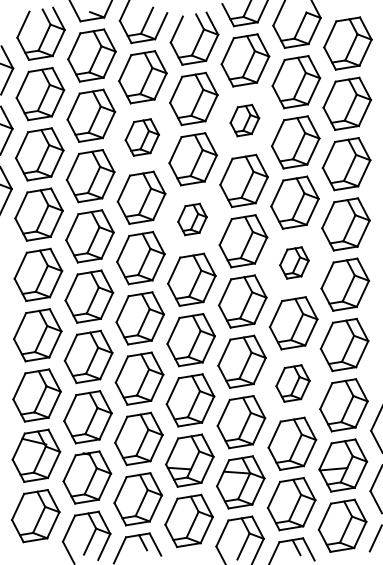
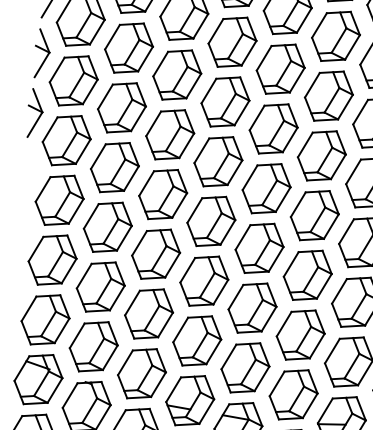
part: (244, 120) -> (280, 68), size x1.67
part: (142, 137) -> (177, 75), size x1.43
part: (192, 219) -> (218, 161), size x1.67
part: (294, 262) -> (315, 215), size x1.67
part: (292, 383) -> (300, 334), size x1.43

